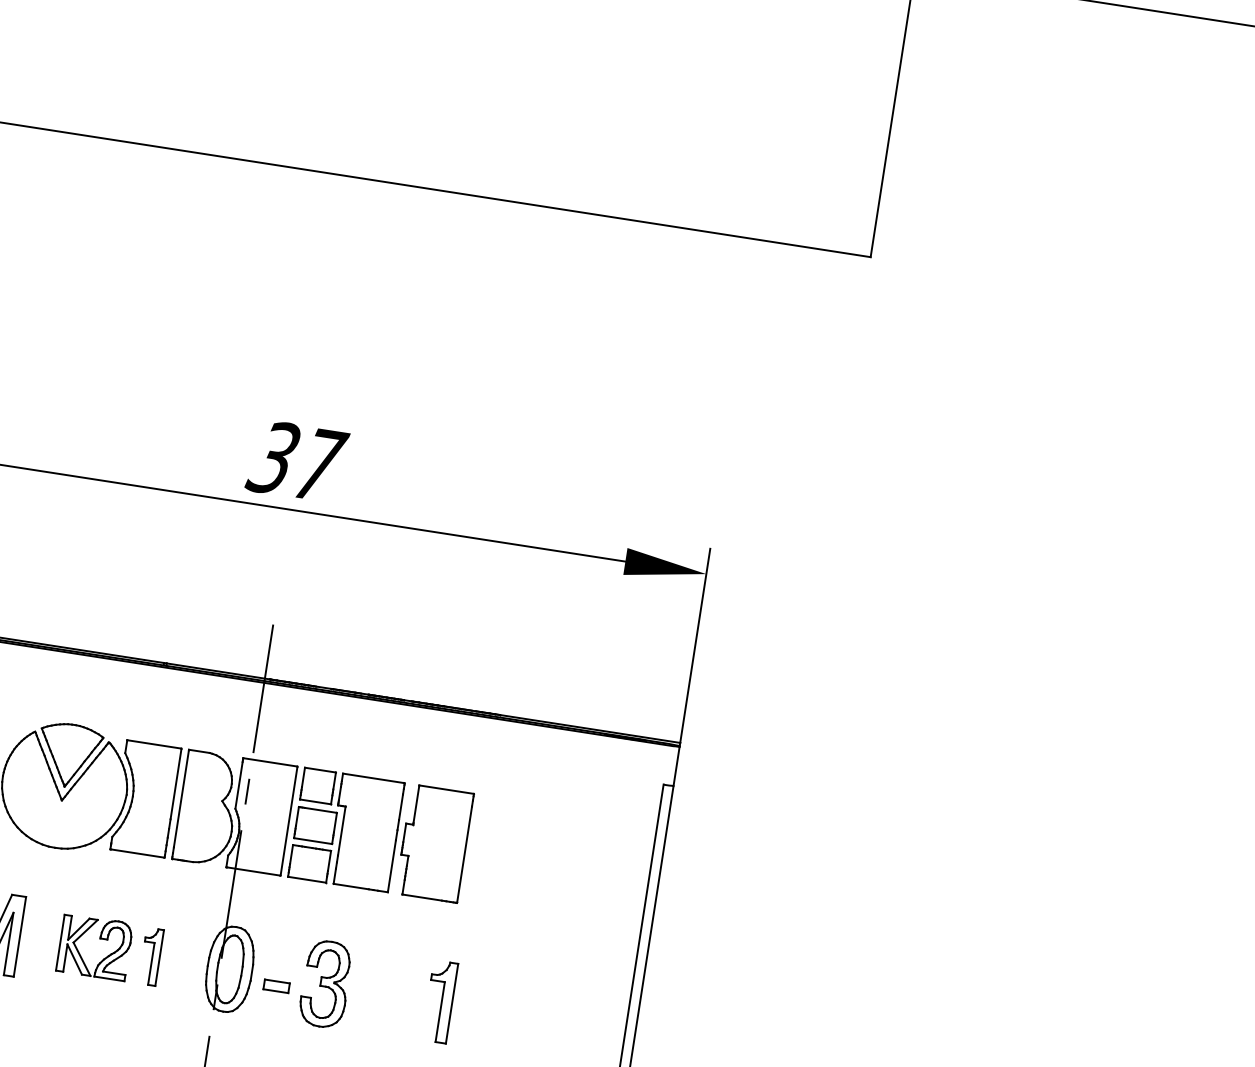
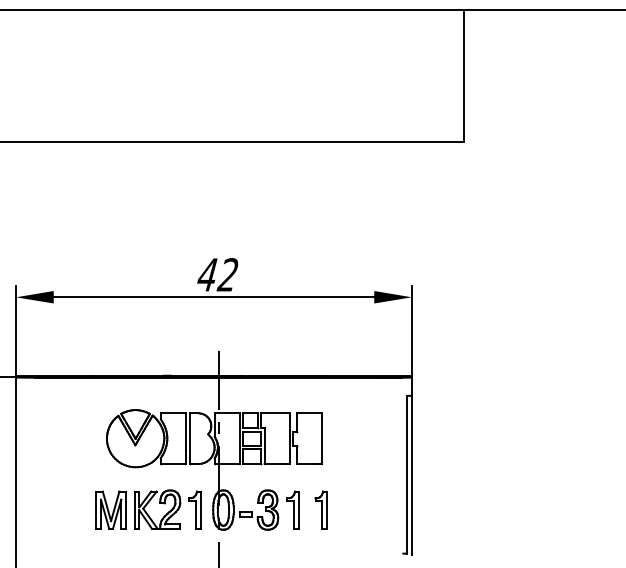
text: (297, 460) -> (218, 274), 37 -> 42
part: (109, 949) -> (167, 509), size x1.43
part: (378, 991) -> (292, 509), added

